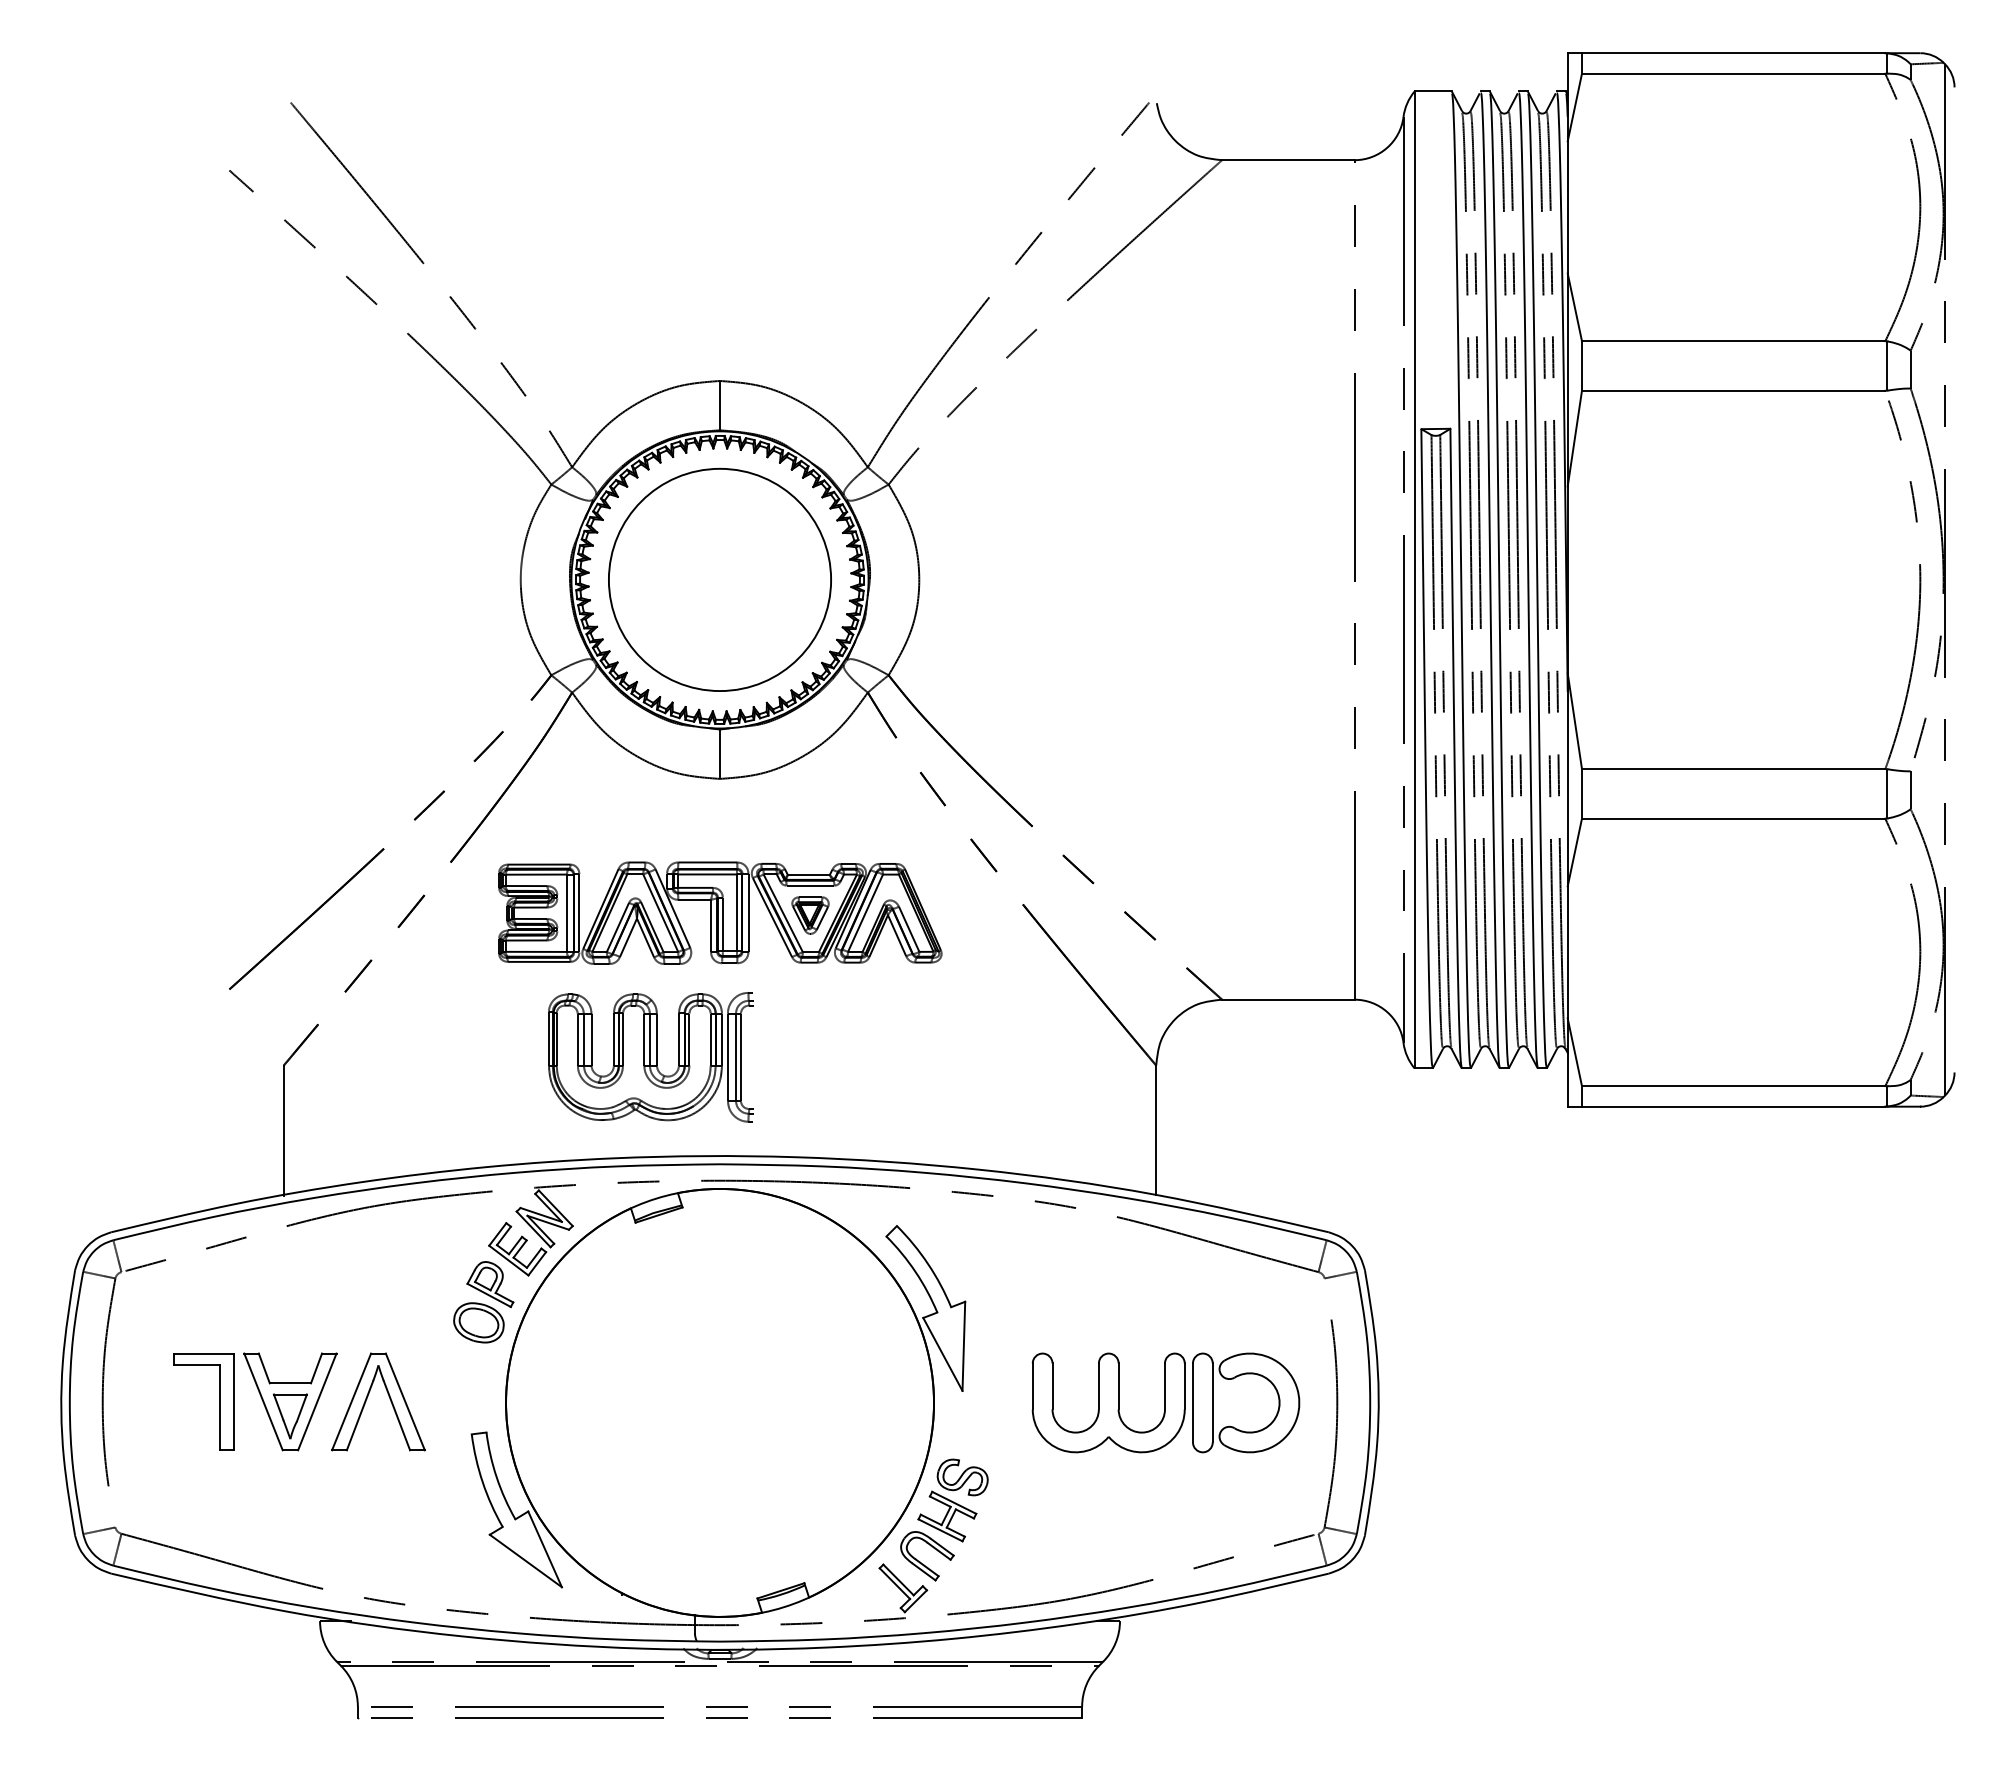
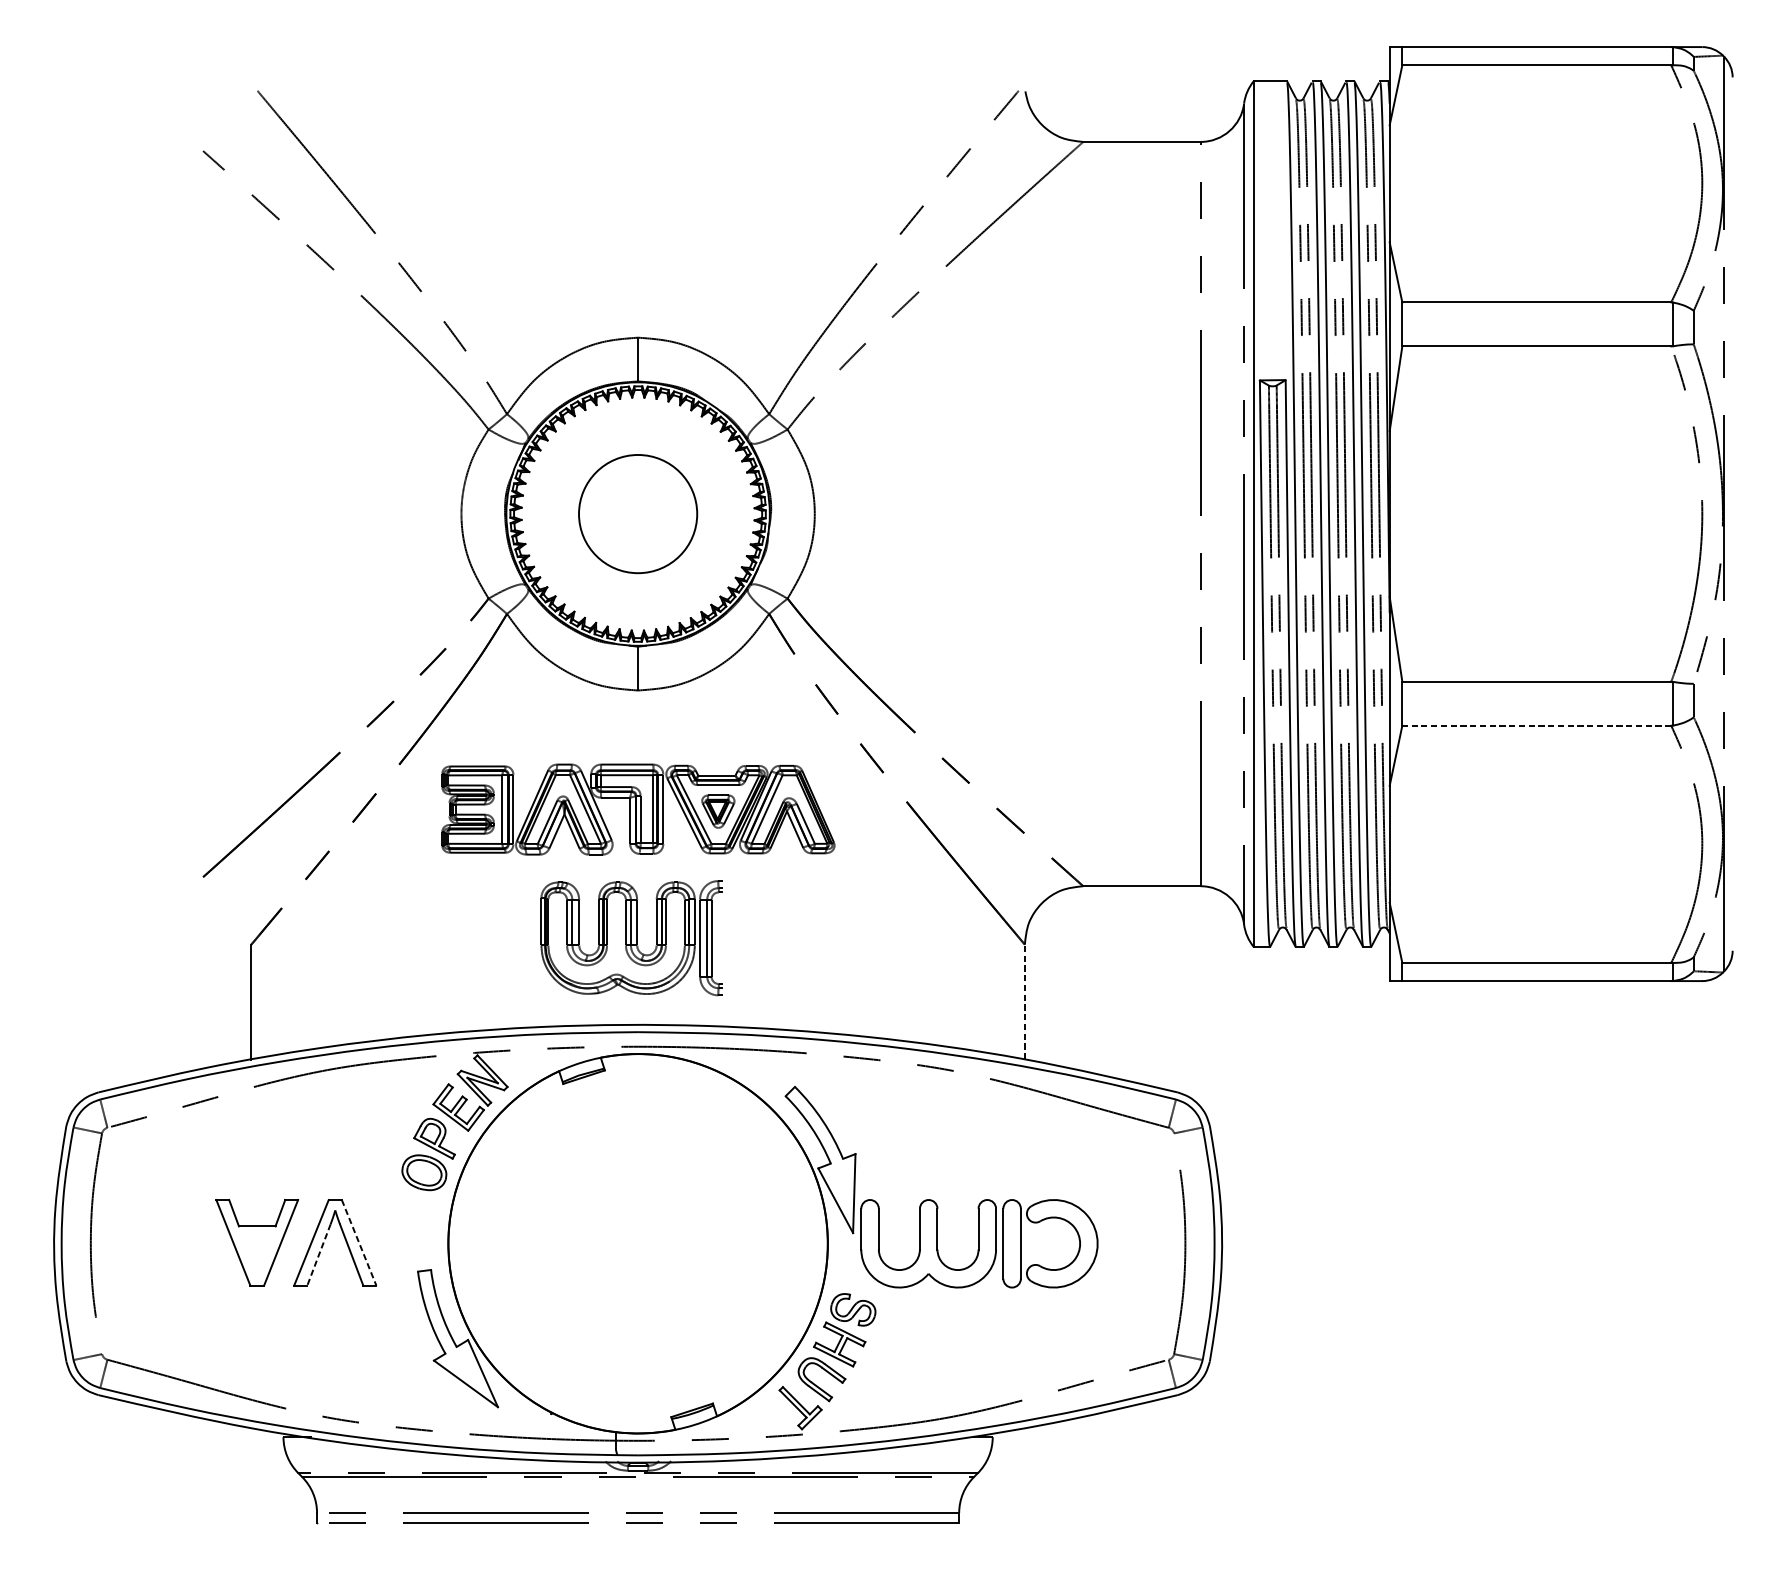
circle: (719, 579) -> (637, 513), size x0.6
line: (1733, 818) -> (1536, 725), solid -> dashed
part: (650, 1057) -> (631, 938), moved
line: (1156, 1130) -> (1025, 1002), solid -> dashed
part: (219, 1401) -> (194, 1242), removed
line: (405, 1402) -> (359, 1243), solid -> dashed
part: (1165, 1402) -> (979, 1243), moved
part: (290, 1416) -> (257, 1255), removed
line: (359, 1416) -> (318, 1255), solid -> dashed

